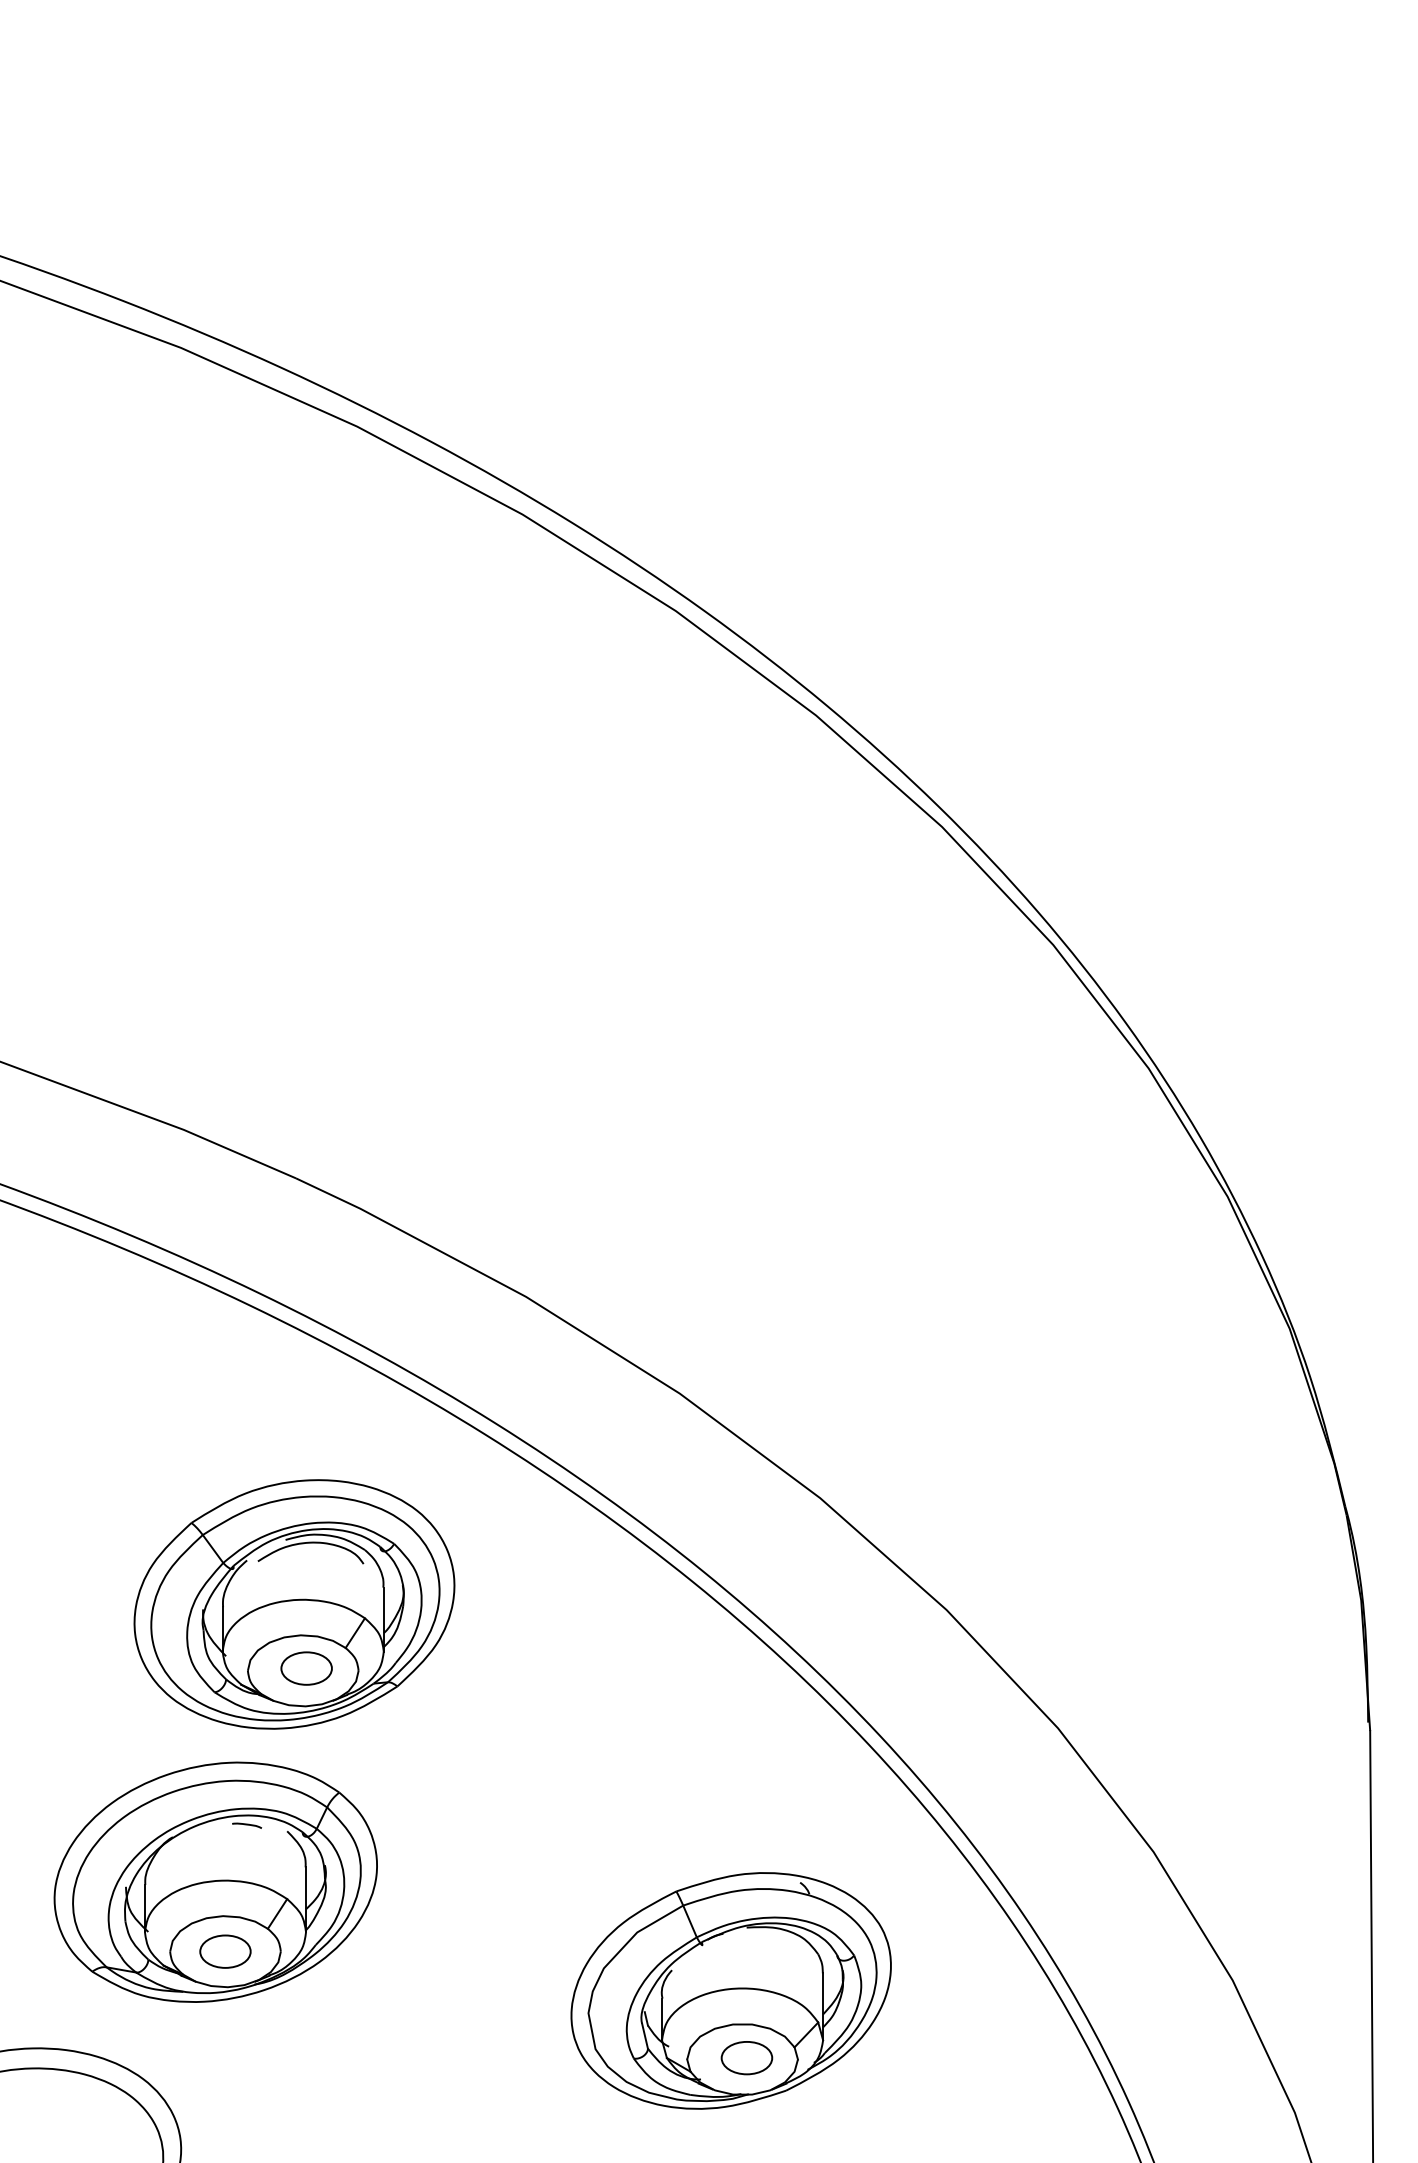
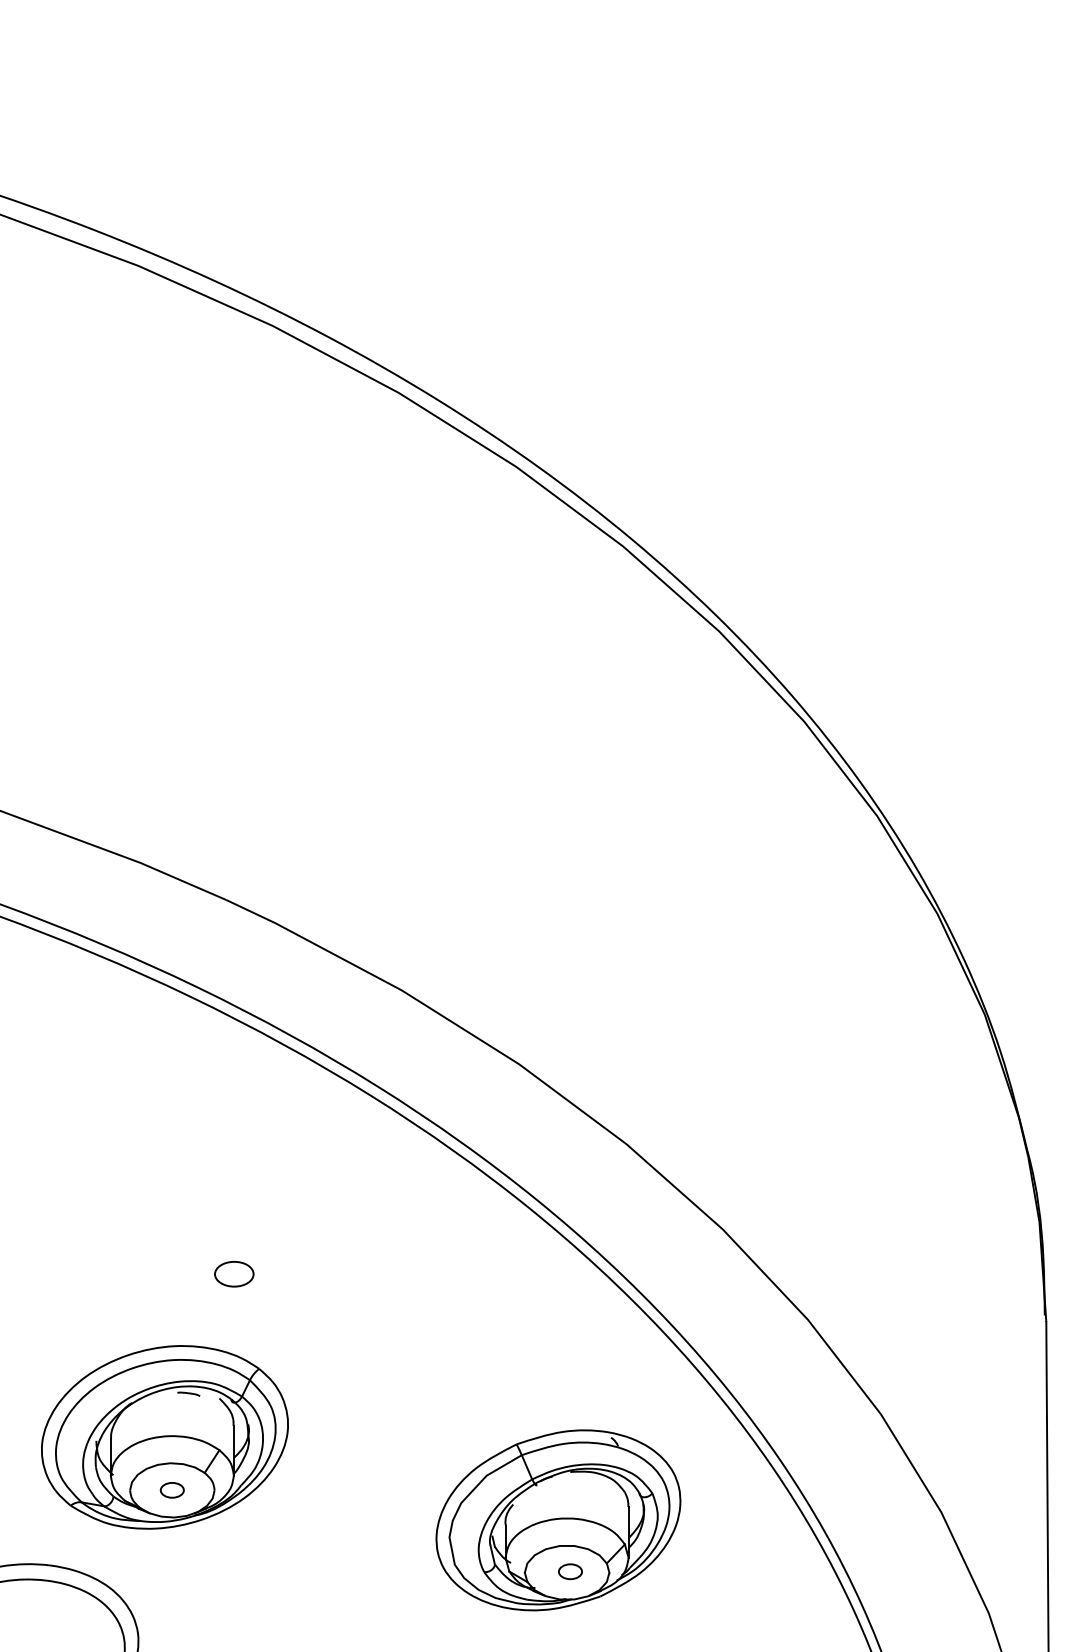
part: (294, 1604) -> (225, 1225), removed
part: (225, 1951) -> (172, 1490), size x0.6
part: (746, 2058) -> (570, 1571), size x0.6

